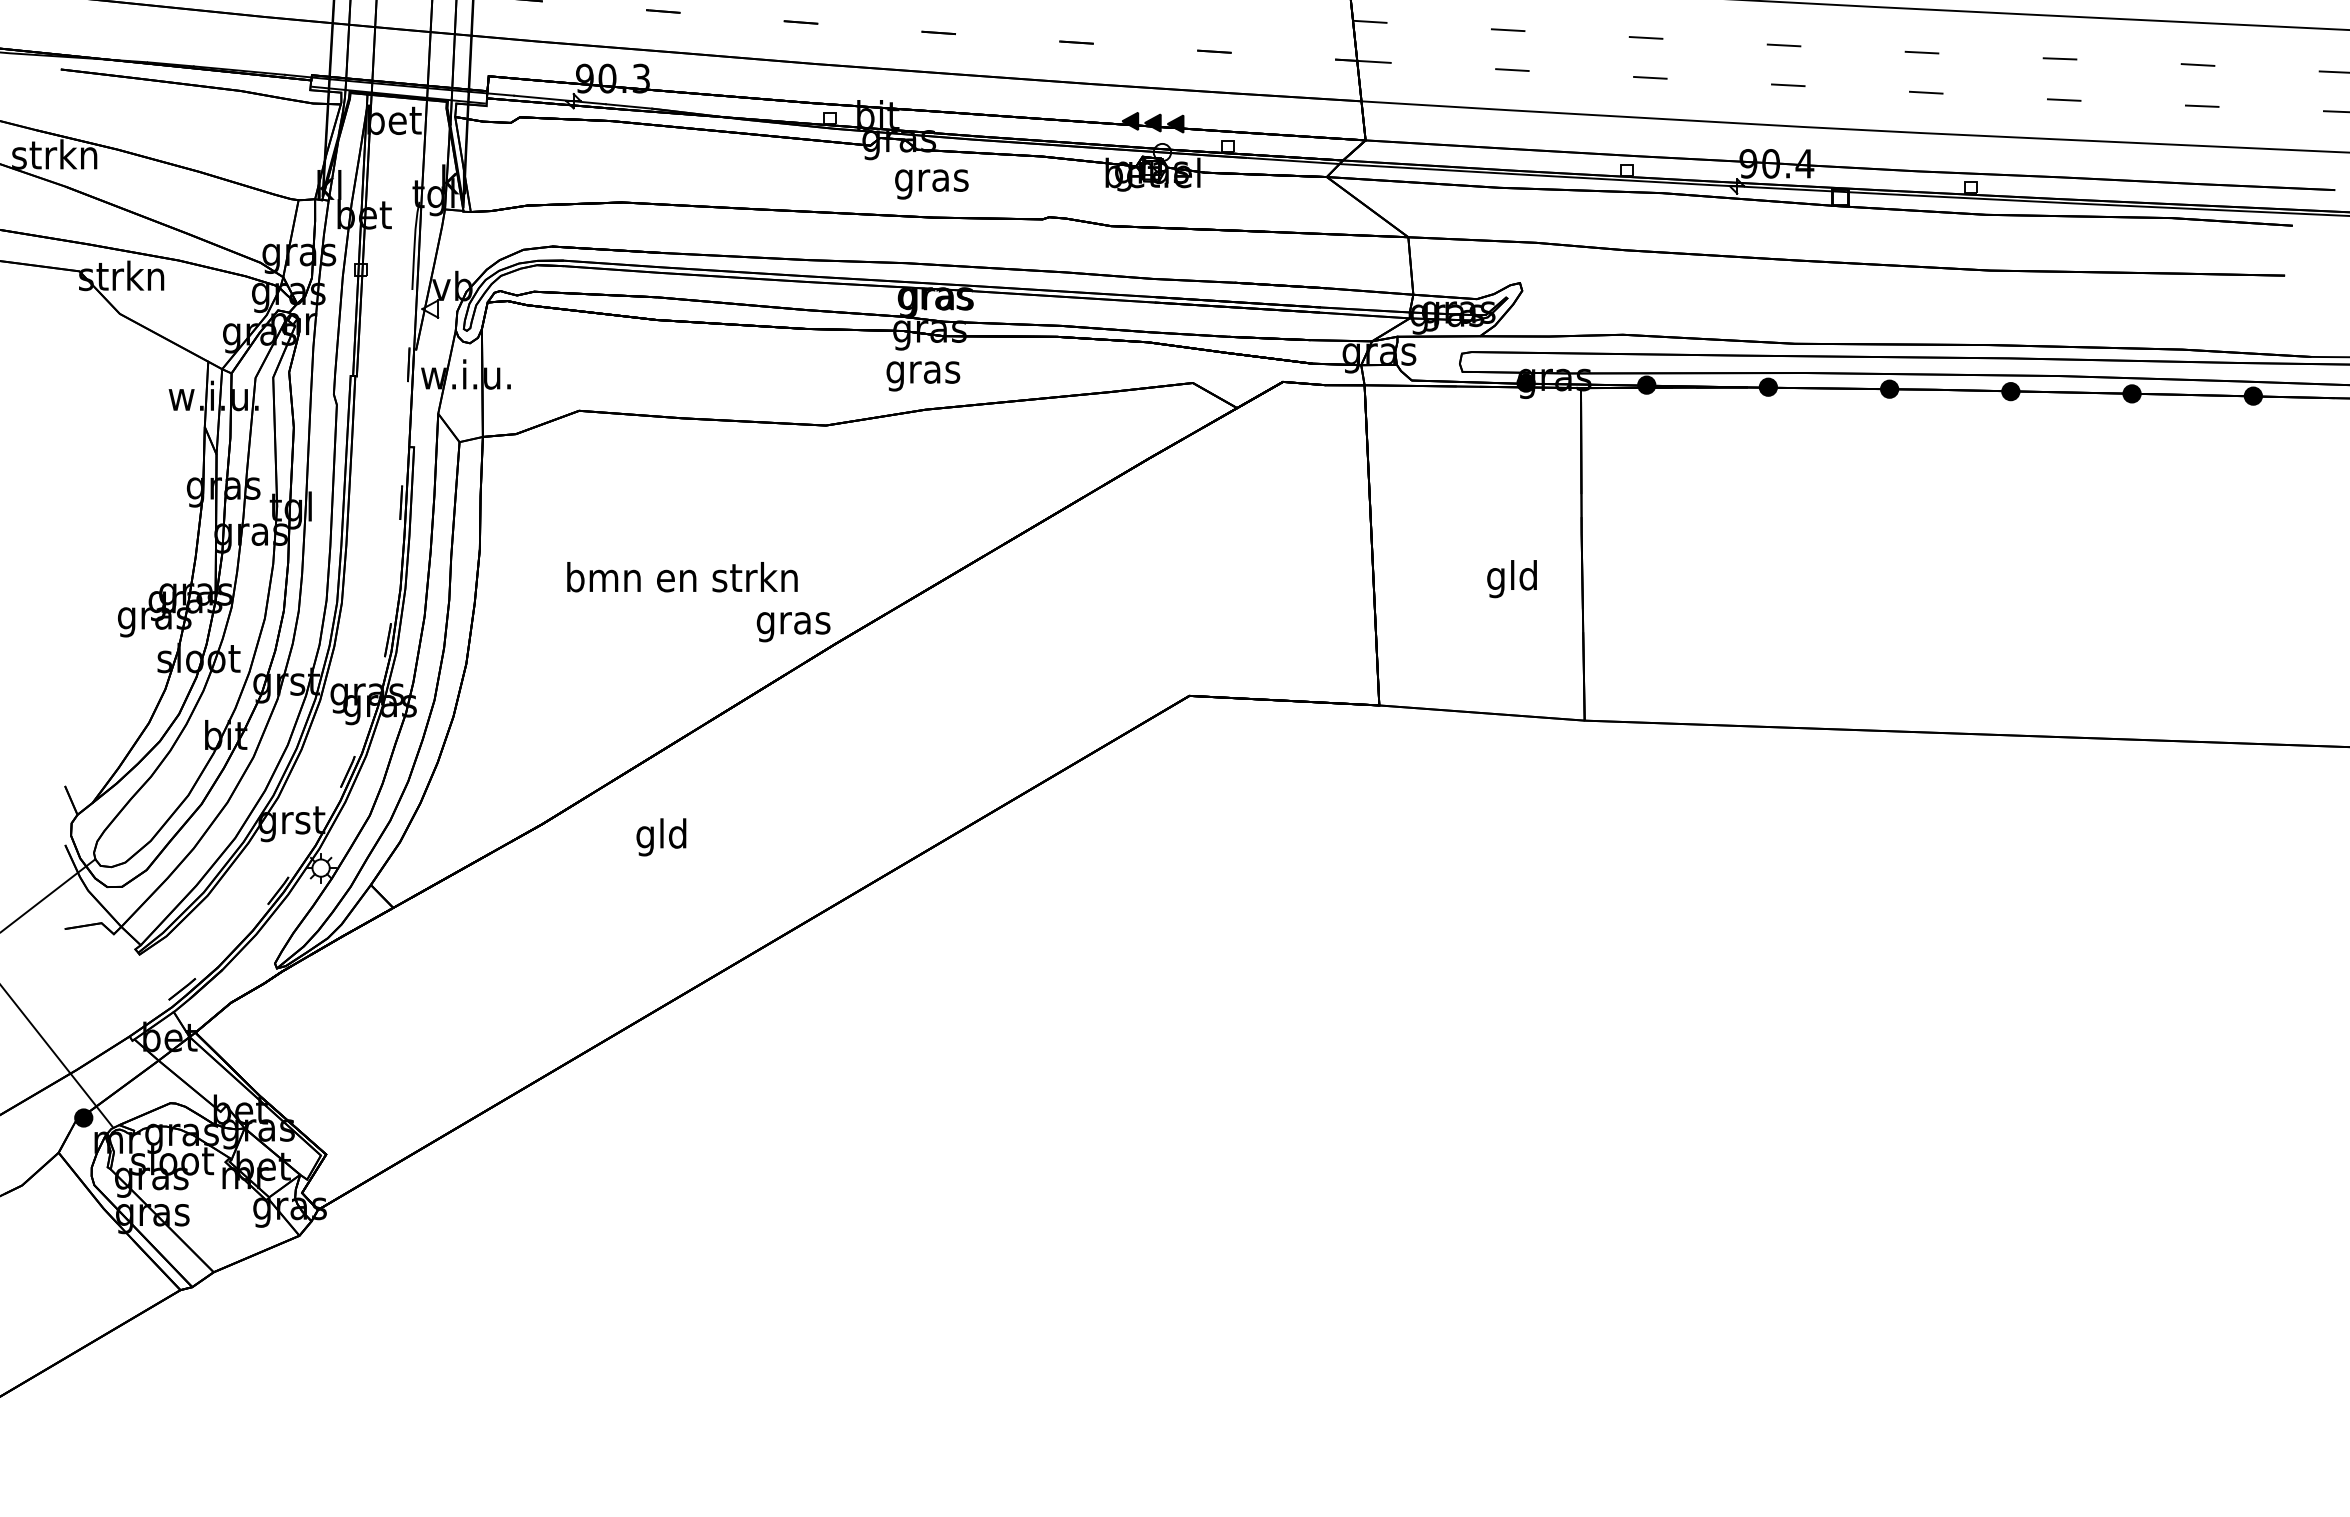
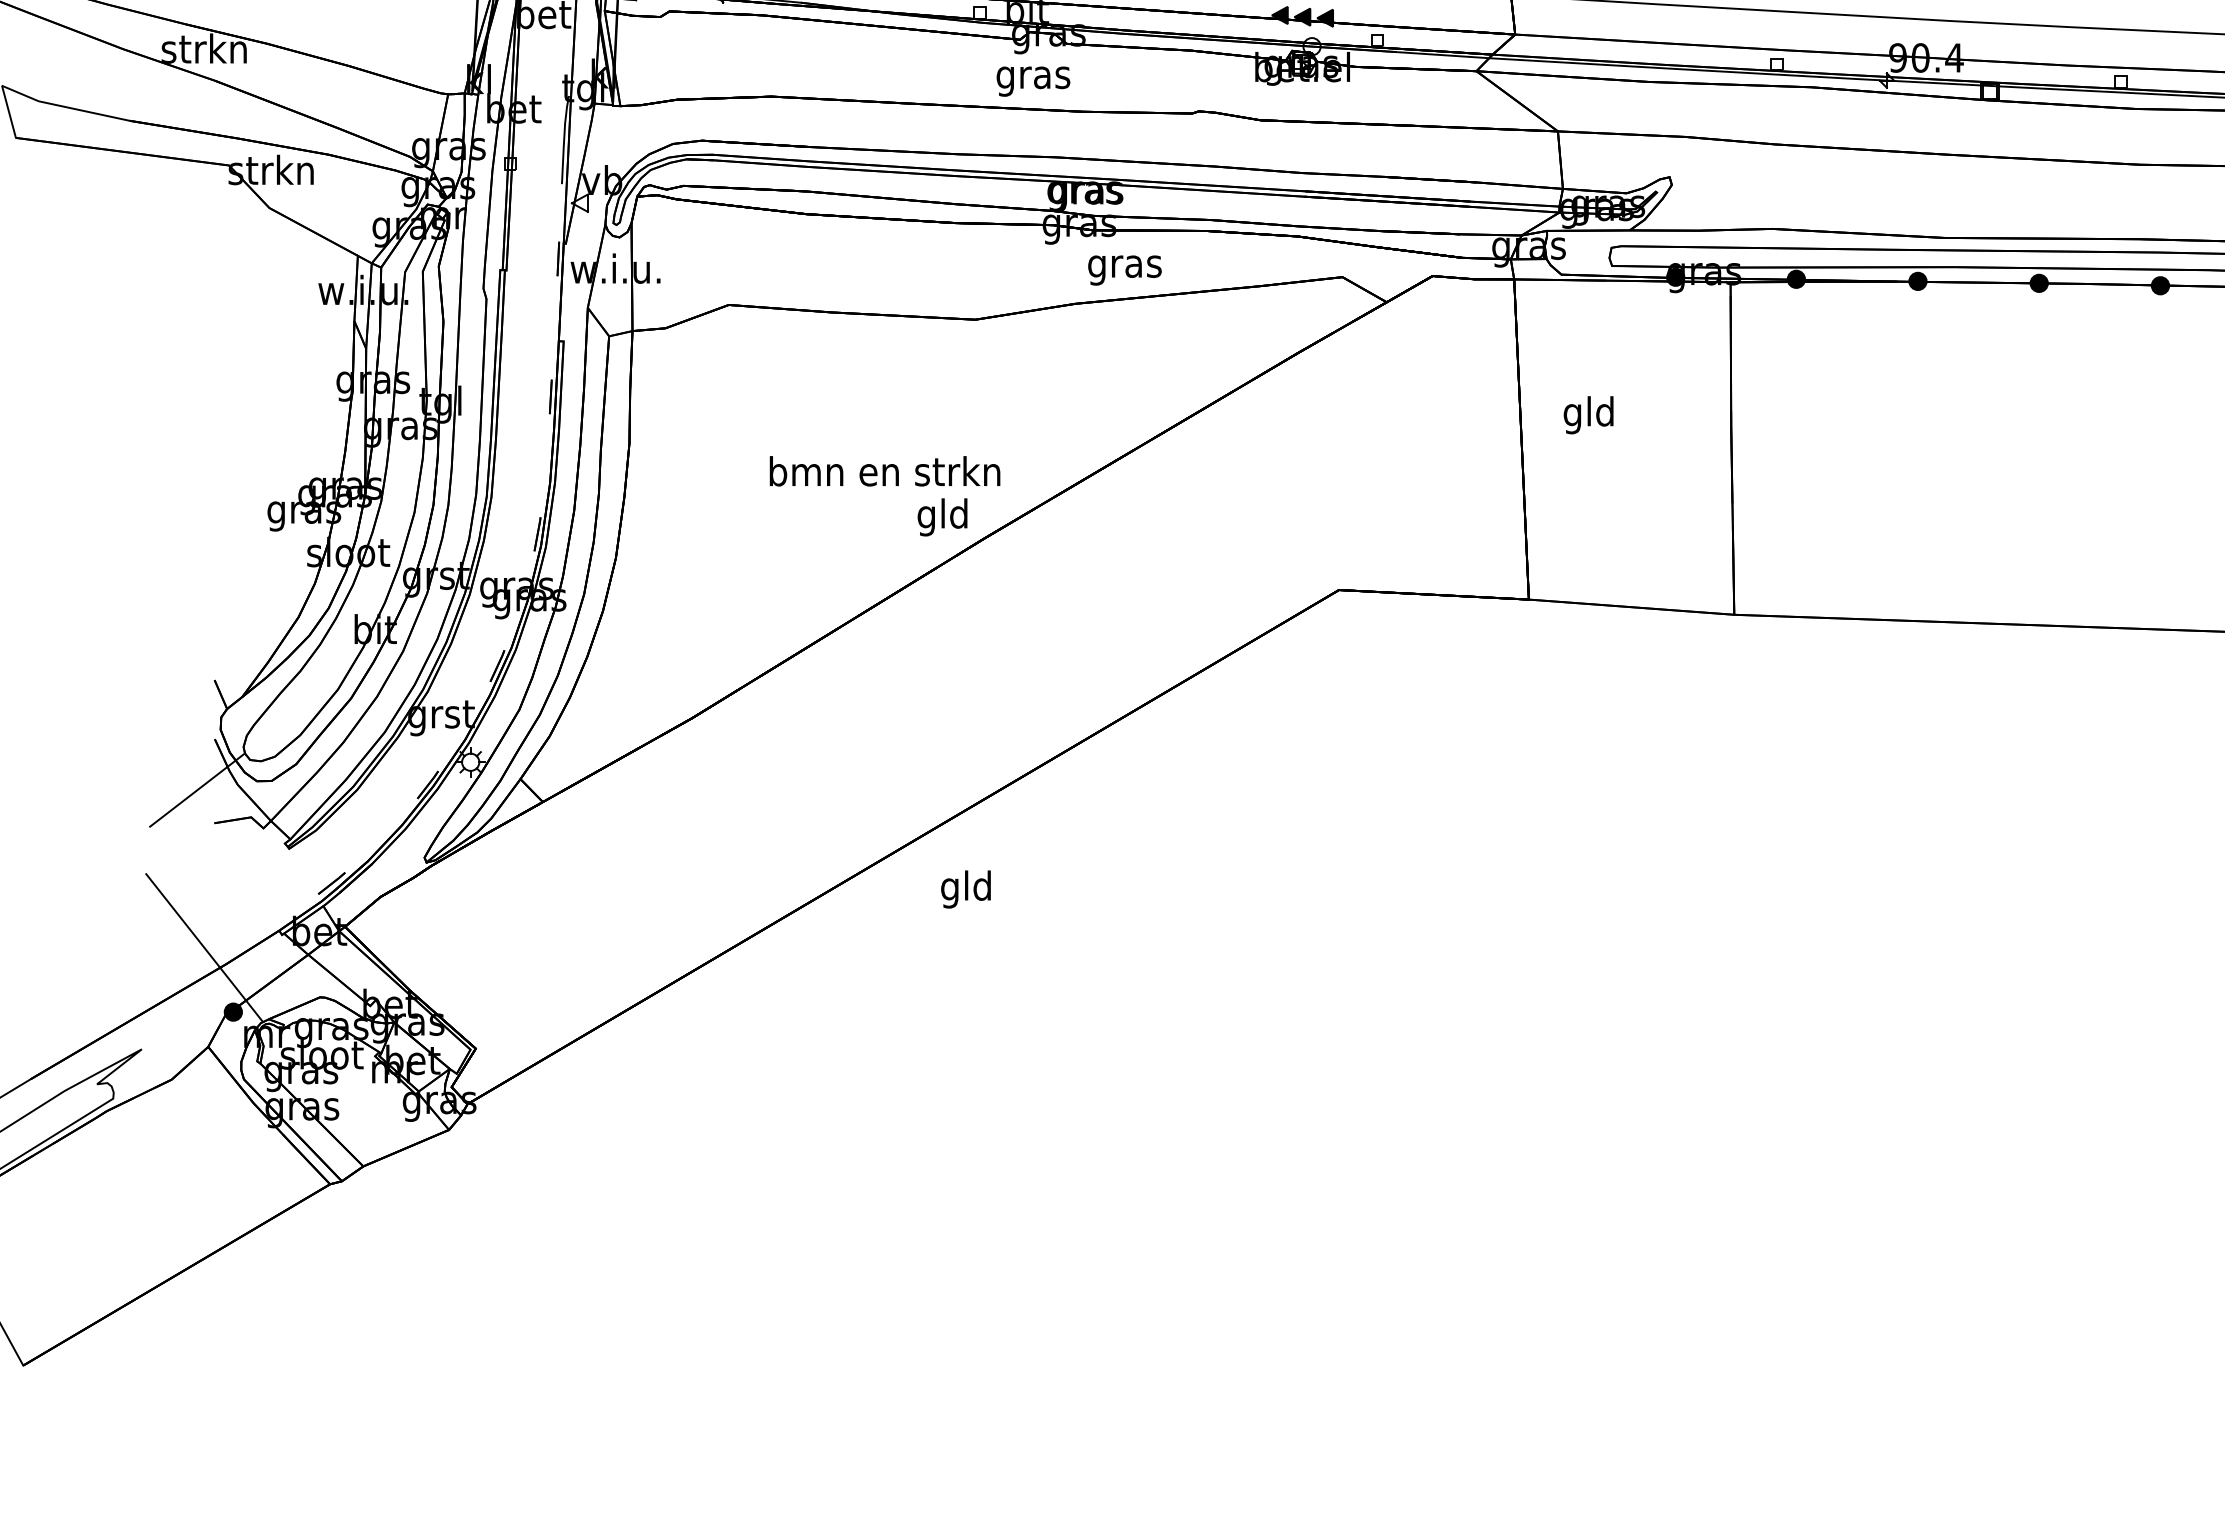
text: (931, 184) -> (1033, 81), moved
text: (923, 376) -> (1125, 270), moved
text: (682, 577) -> (885, 471), moved
text: (1511, 579) -> (1588, 415), moved
text: (793, 623) -> (943, 517), gras -> gld
text: (661, 837) -> (966, 889), moved

